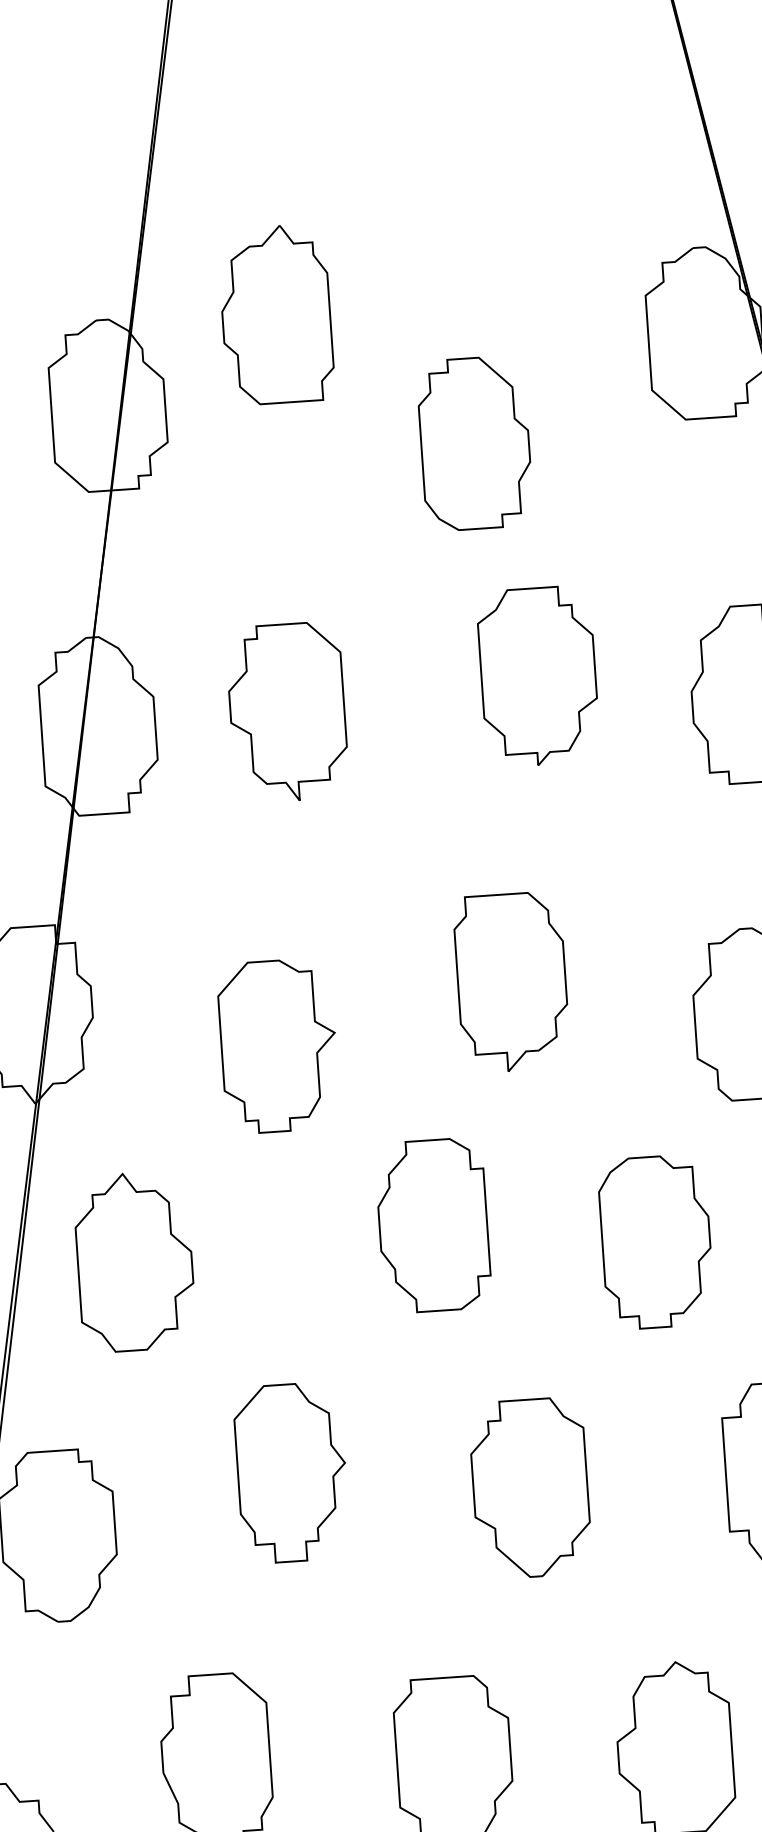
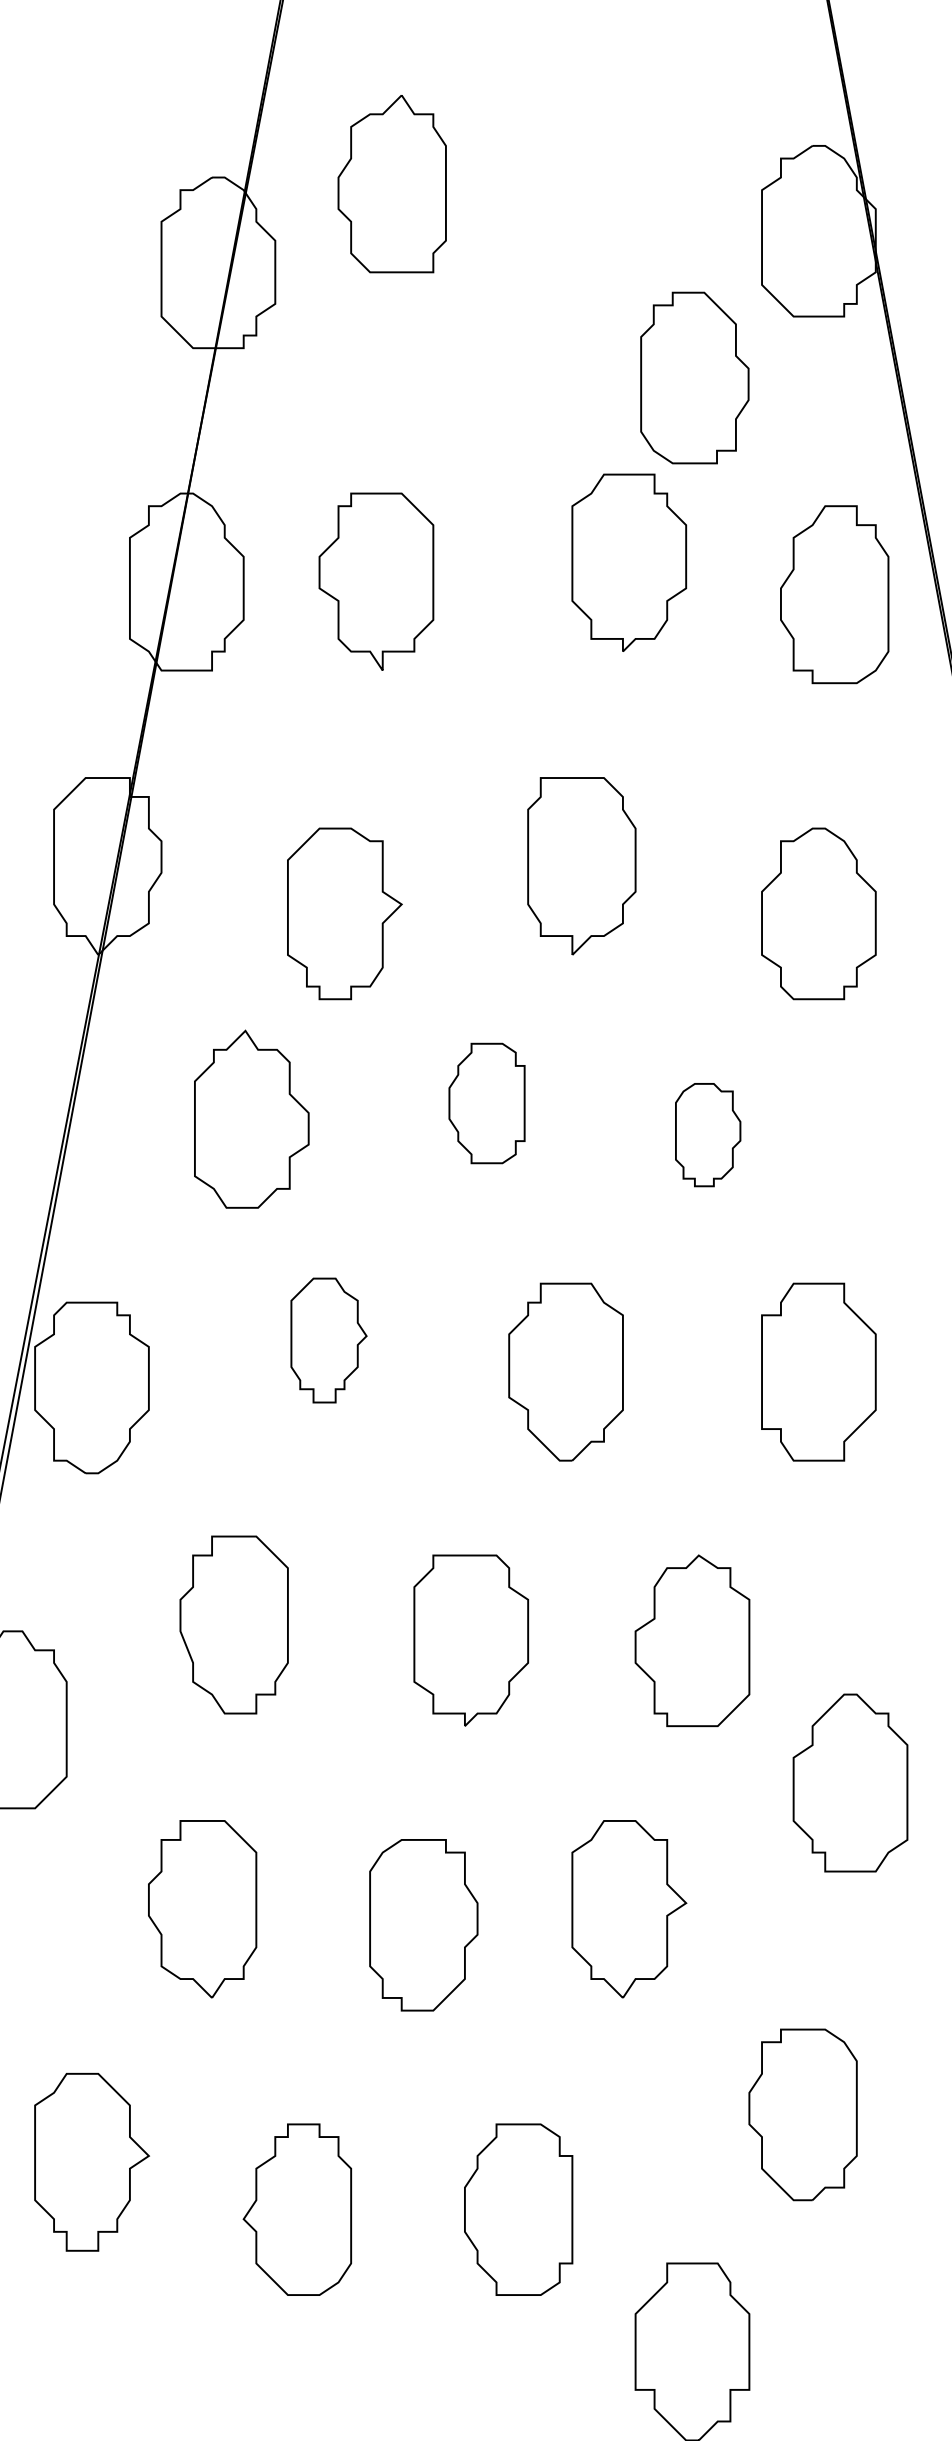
part: (474, 442) -> (694, 377), moved
part: (432, 1225) -> (486, 1103), size x0.7
part: (655, 1241) -> (707, 1134), size x0.6
part: (134, 1261) -> (251, 1118), moved
part: (291, 1472) -> (328, 1340), size x0.7

